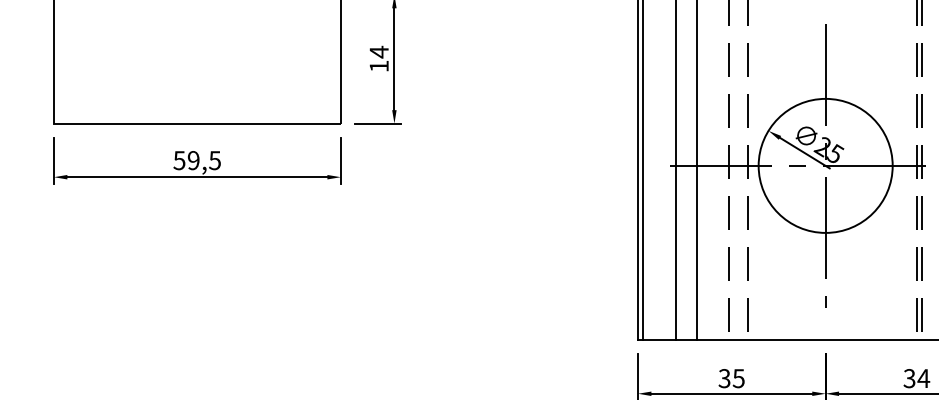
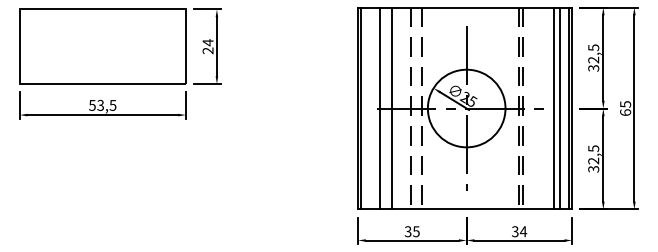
text: (378, 65) -> (207, 50), 14 -> 24
text: (193, 160) -> (100, 105), 59,5 -> 53,5

